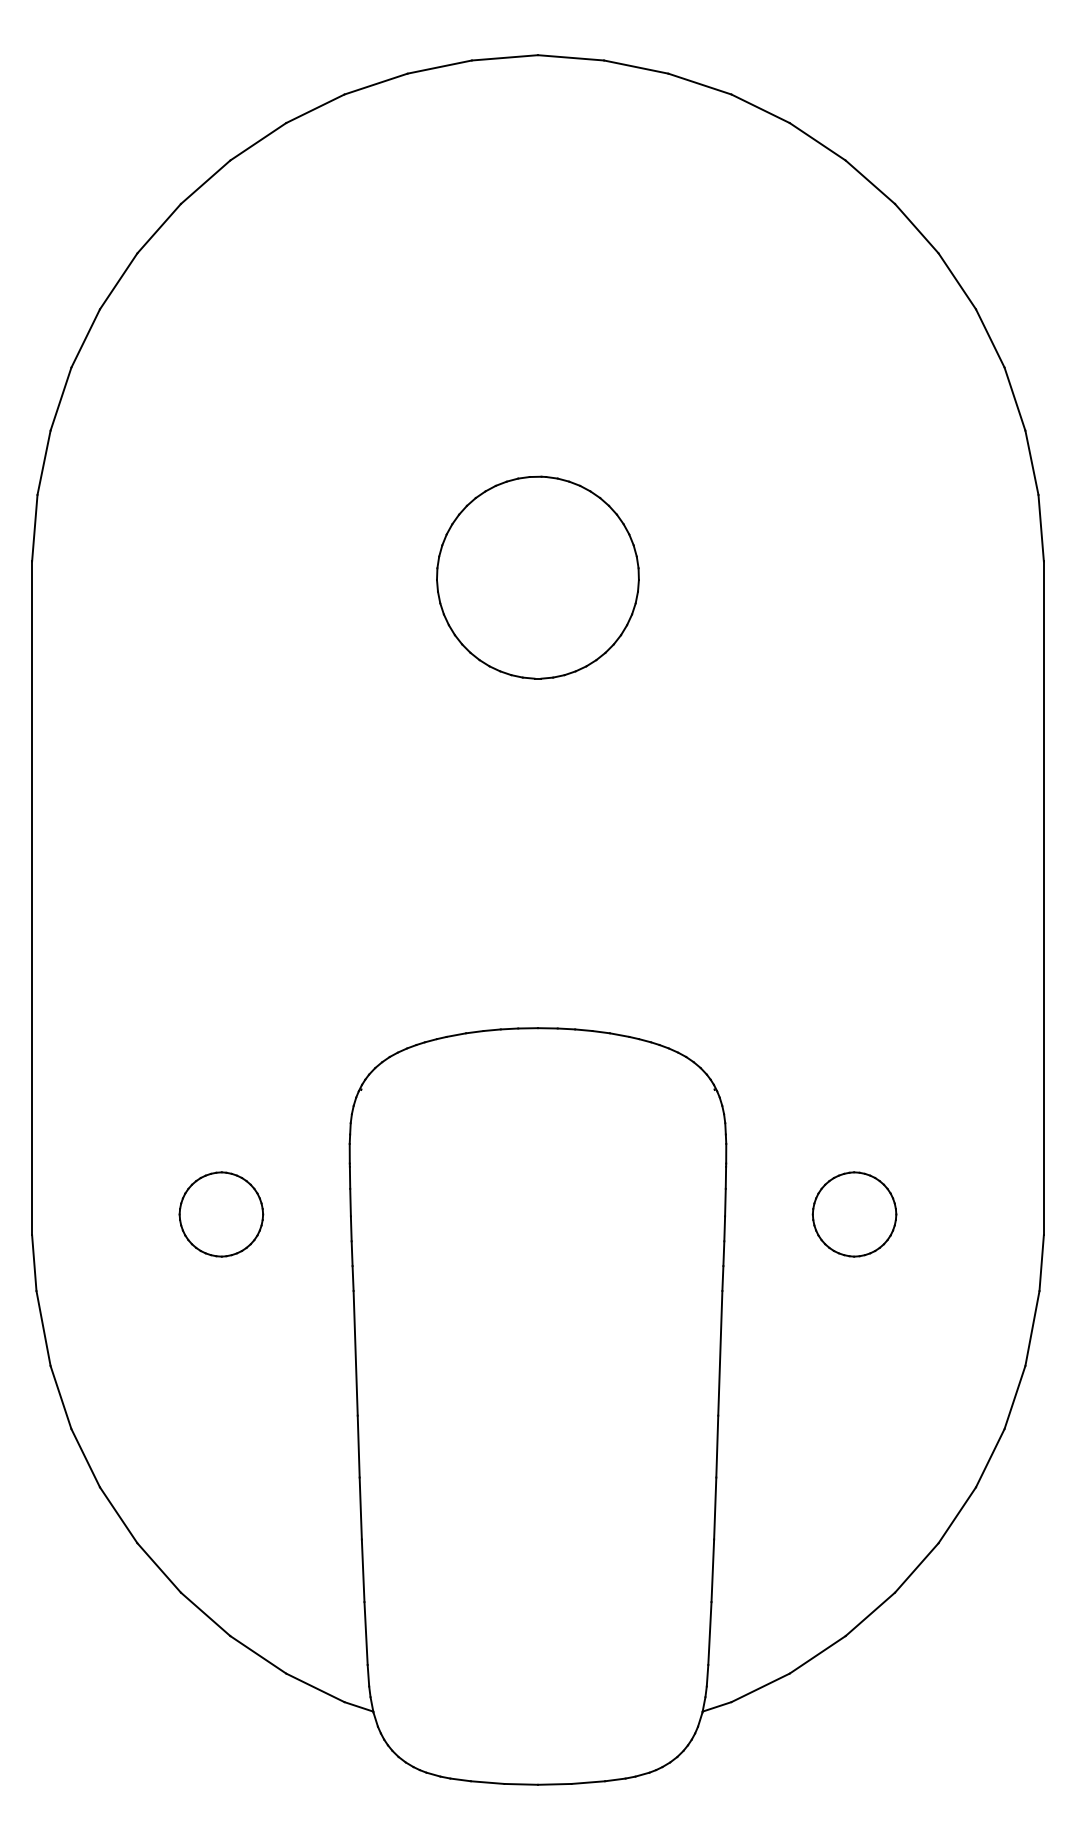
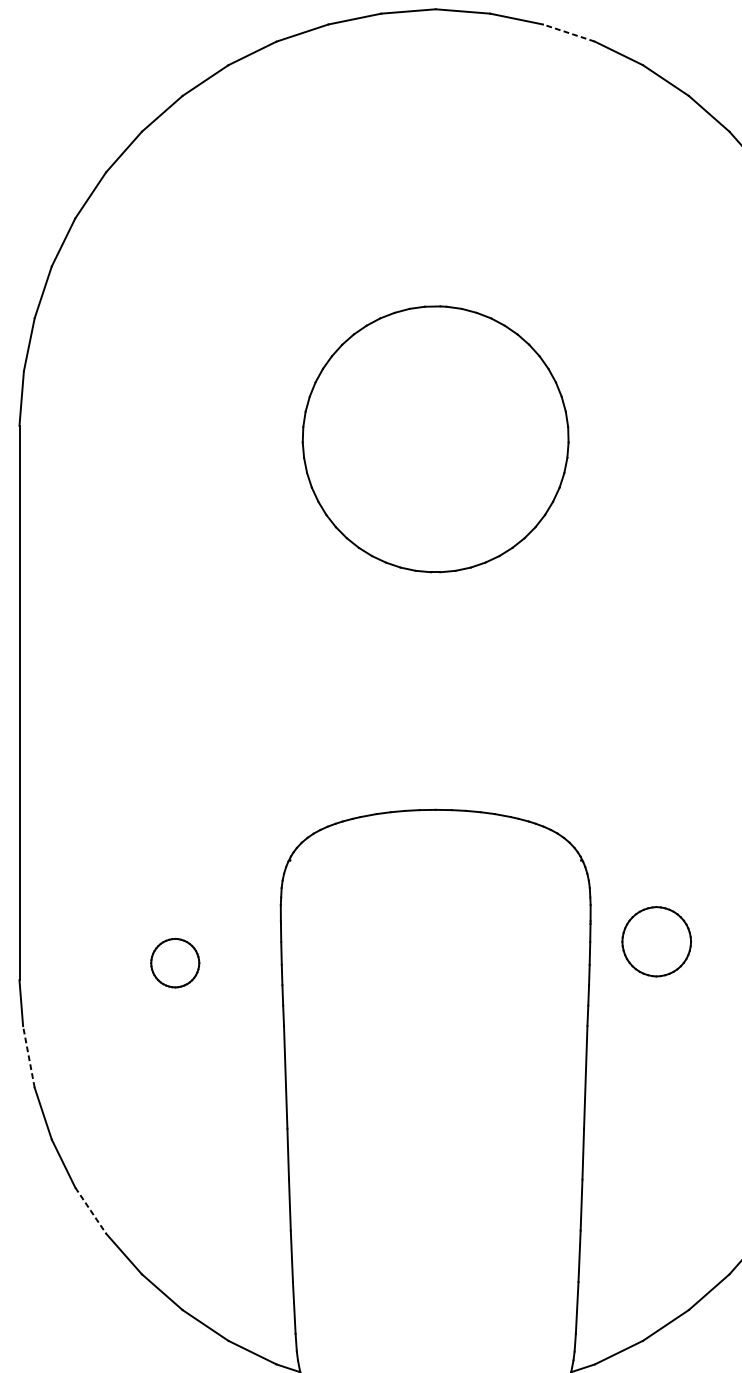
line: (699, 83) -> (568, 32), solid -> dashed
part: (537, 577) -> (435, 439), size x1.6
part: (221, 1214) -> (175, 963), size x0.7
part: (854, 1214) -> (656, 941), moved
line: (43, 1328) -> (28, 1056), solid -> dashed
line: (118, 1515) -> (90, 1210), solid -> dashed

